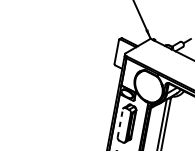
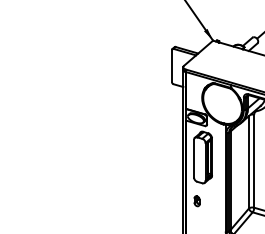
line: (120, 123) -> (194, 158), dashed -> solid

